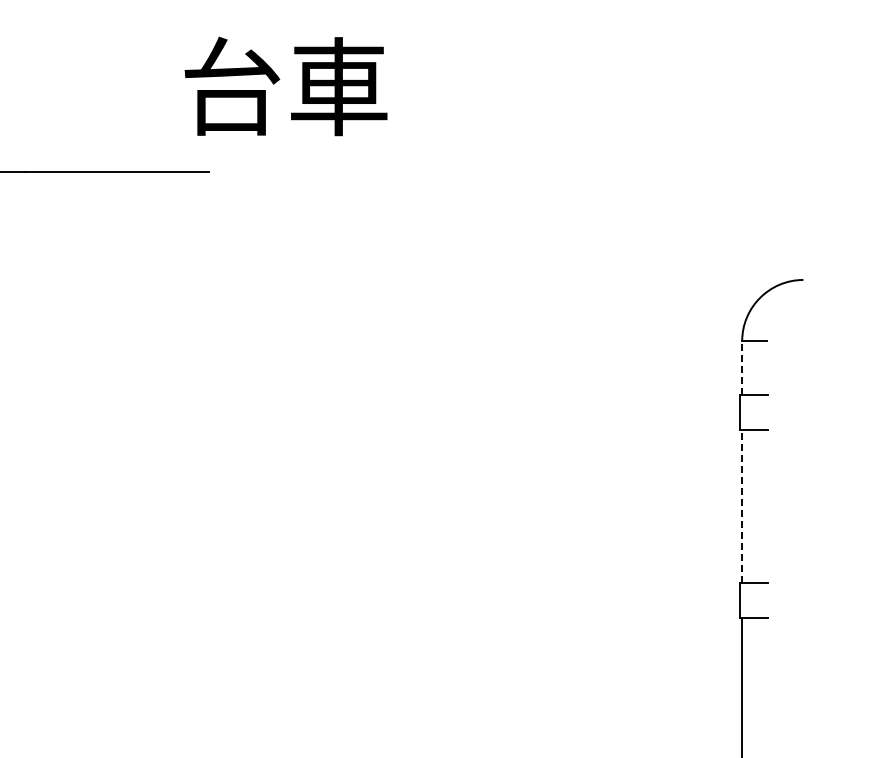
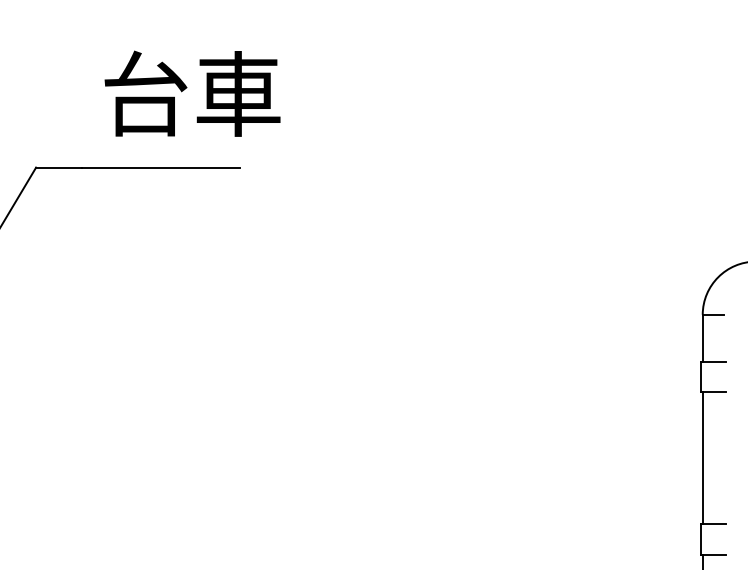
text: (285, 86) -> (192, 93), moved
line: (742, 367) -> (703, 337), dashed -> solid
line: (742, 506) -> (703, 458), dashed -> solid

